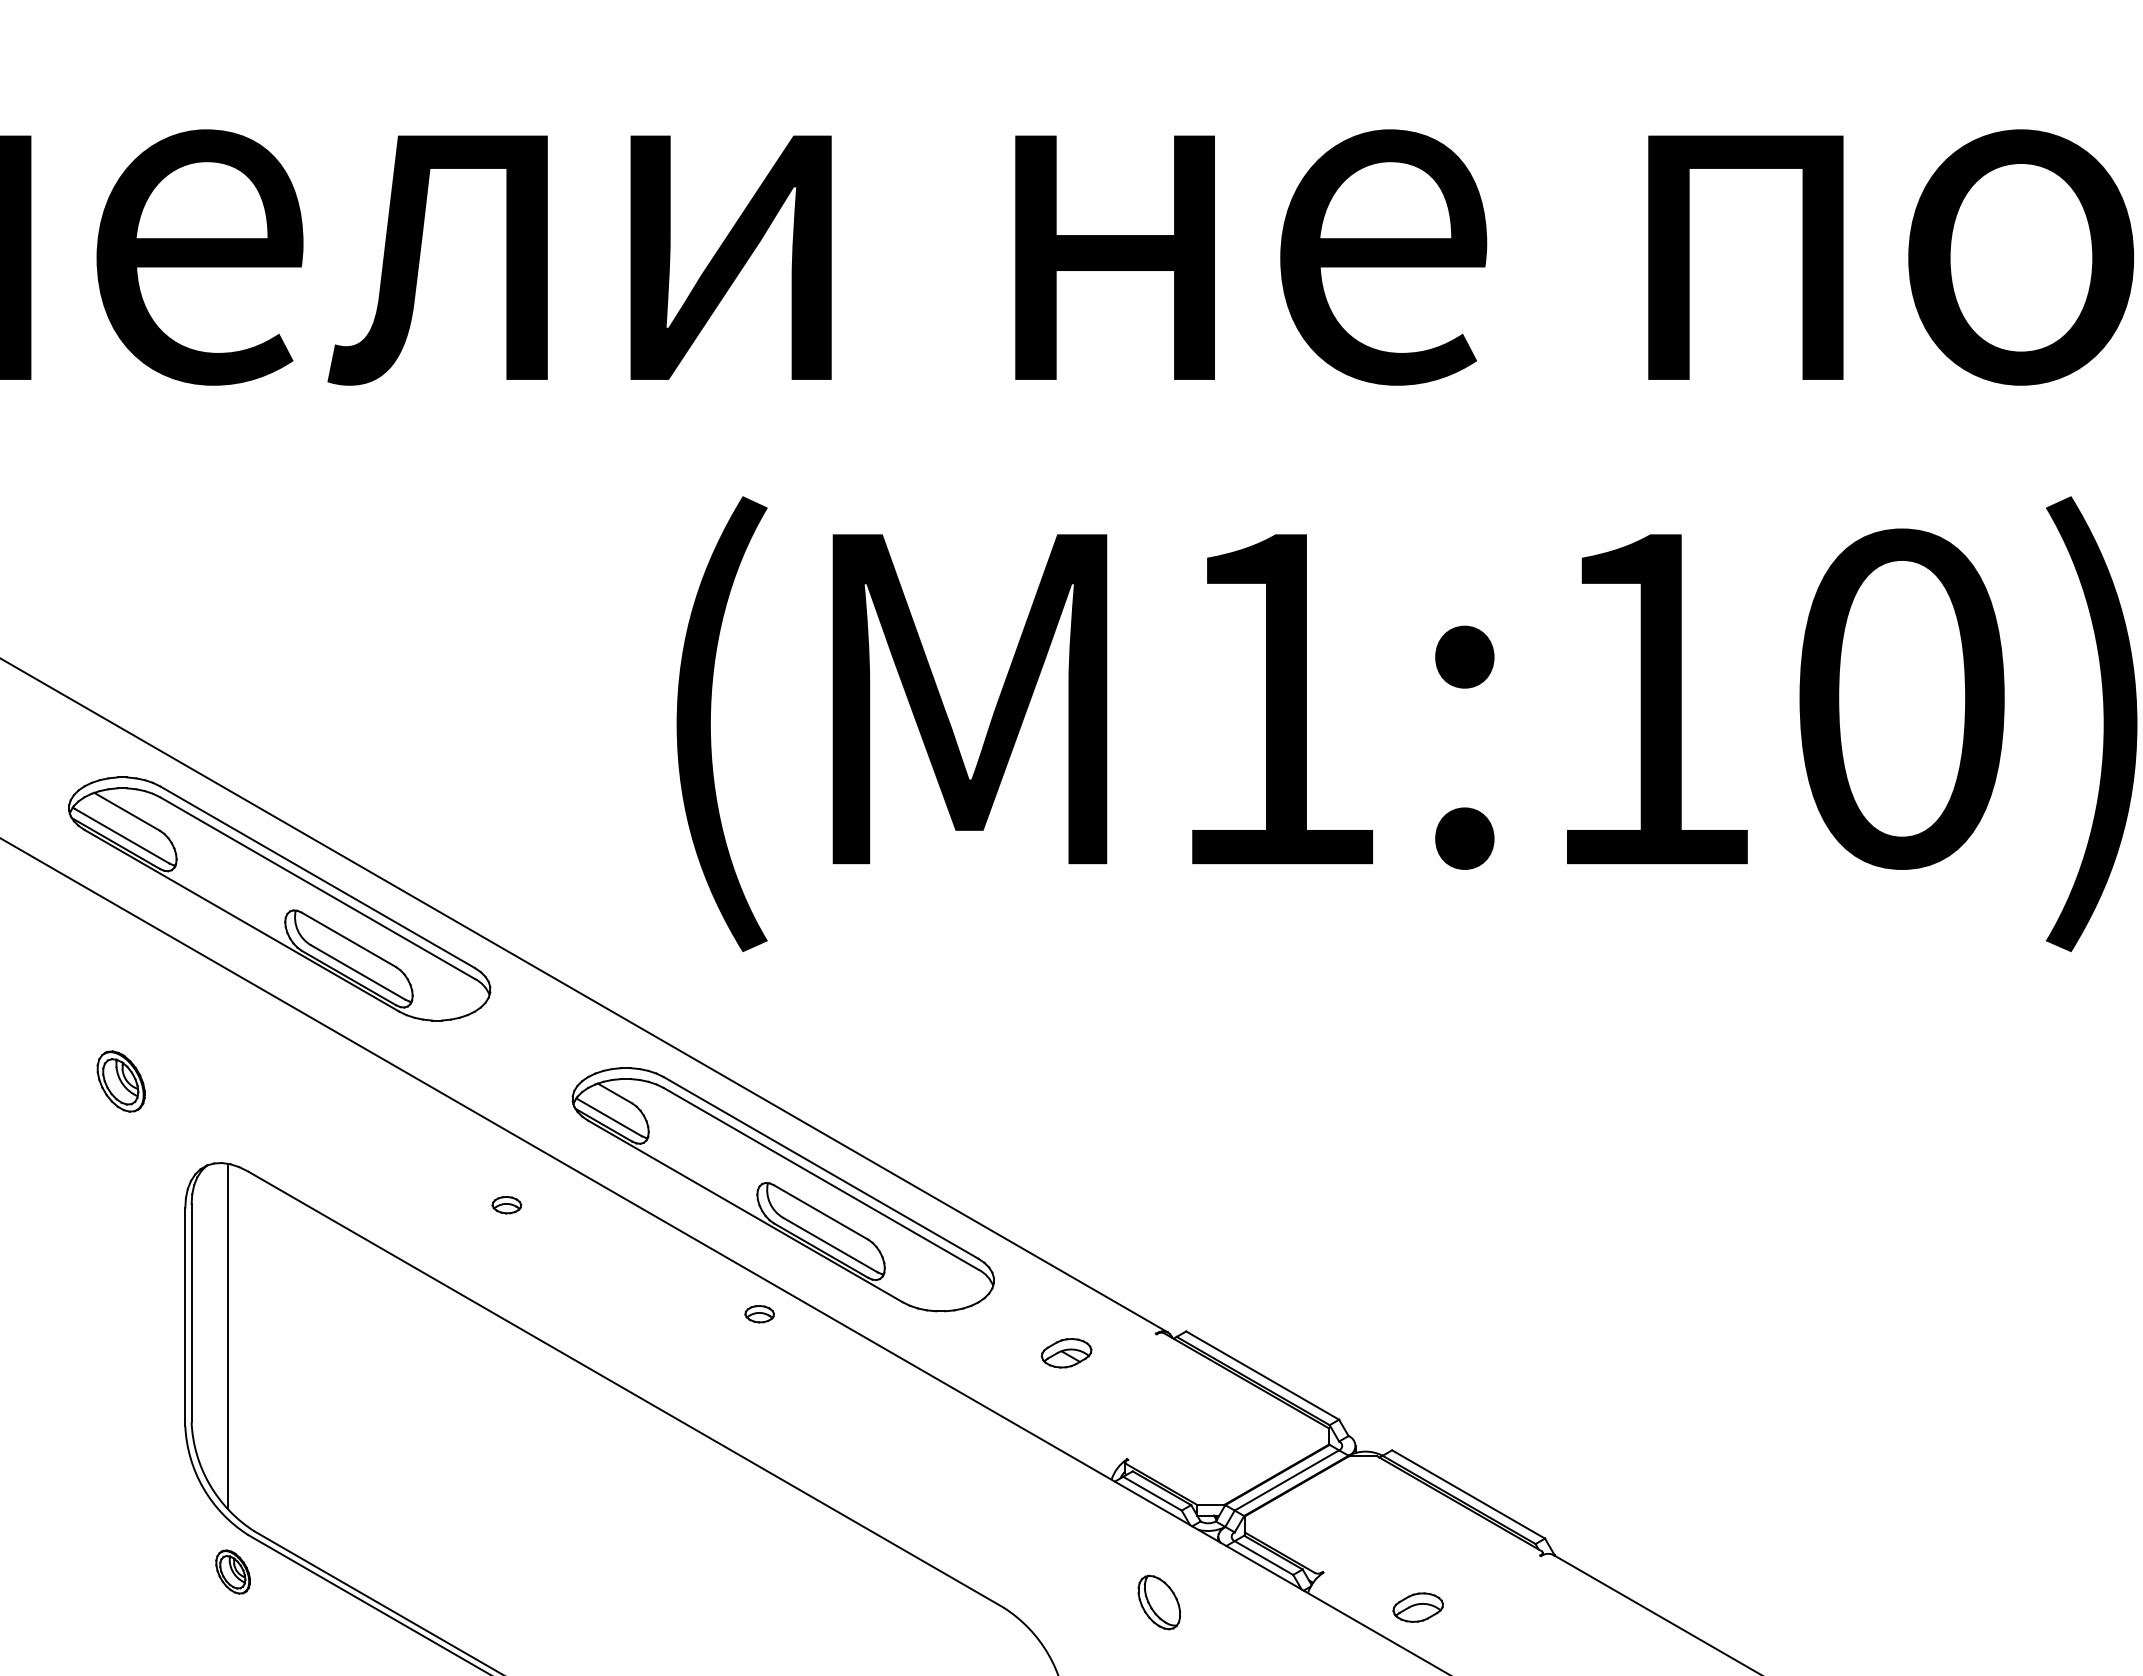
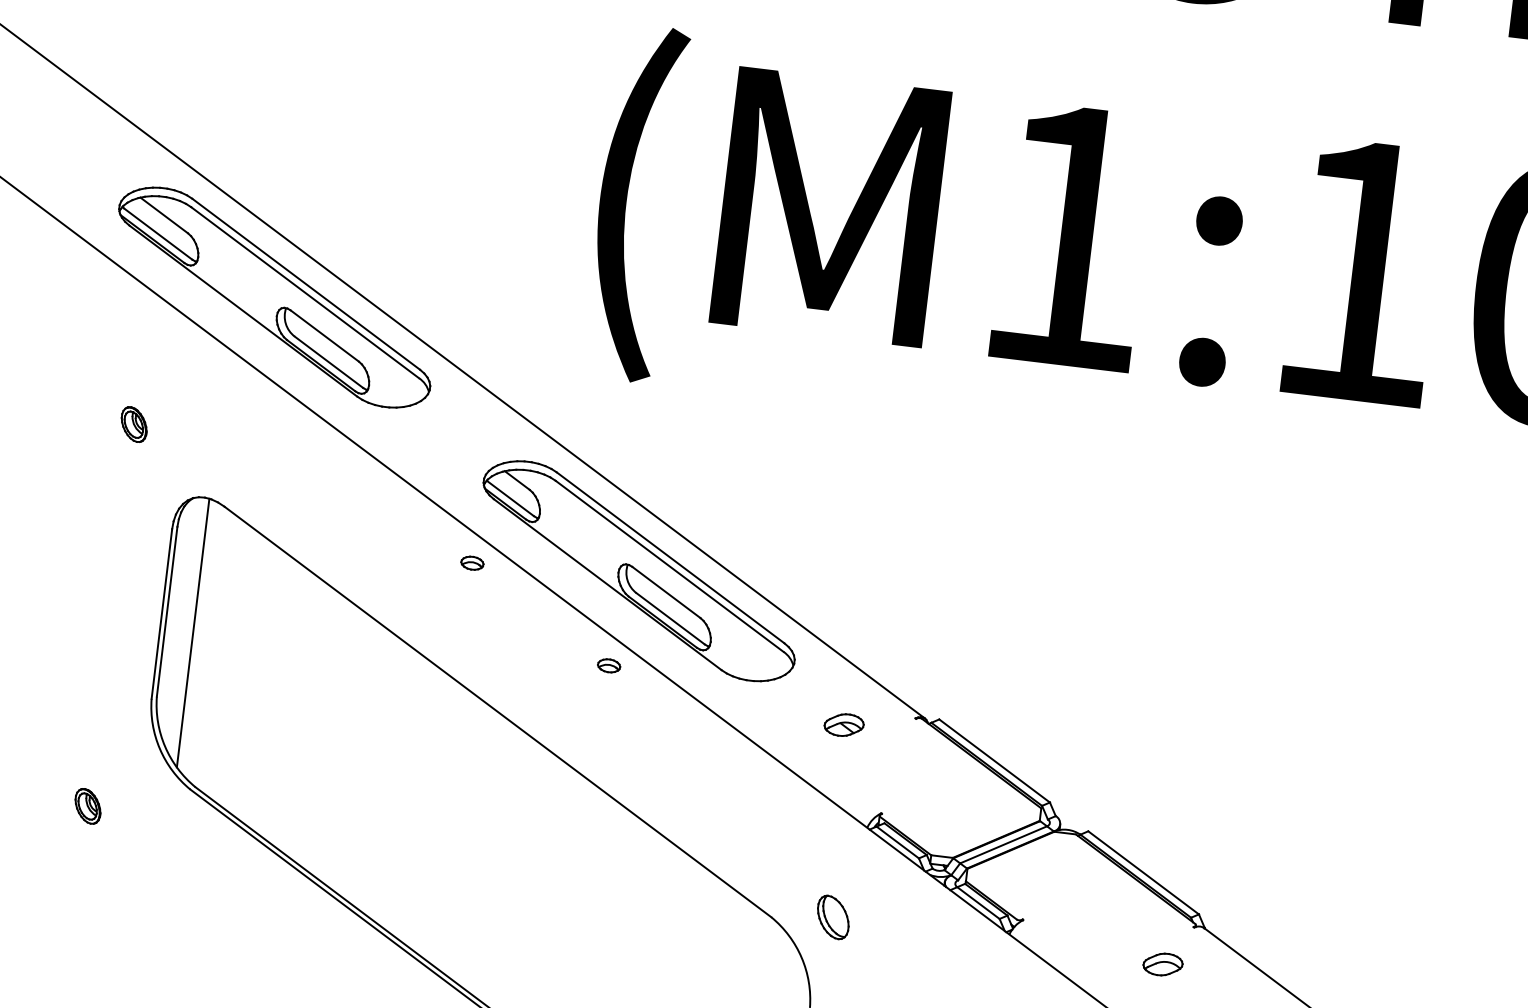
part: (120, 1080) -> (133, 423), size x0.71
part: (506, 1205) -> (472, 563), moved
part: (232, 1571) -> (87, 805), moved
part: (1159, 1602) -> (833, 917), moved
part: (1417, 1607) -> (1162, 964), moved

